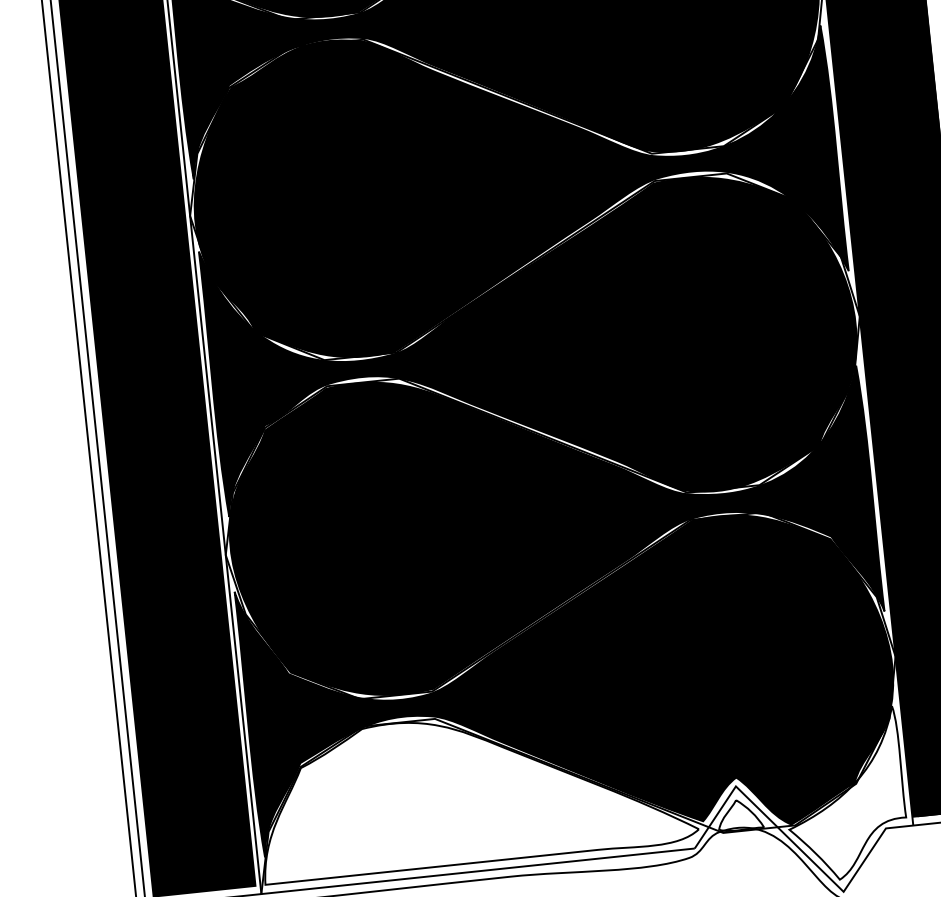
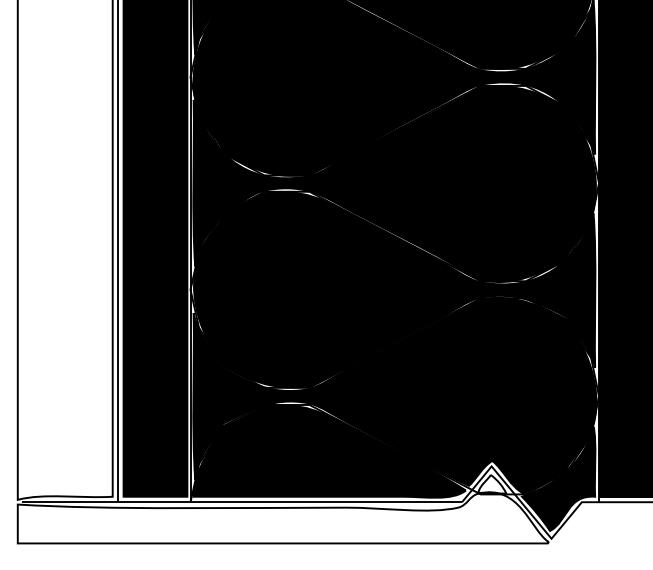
fill: (474, 789) -> (329, 451), added
fill: (844, 794) -> (558, 478), added

